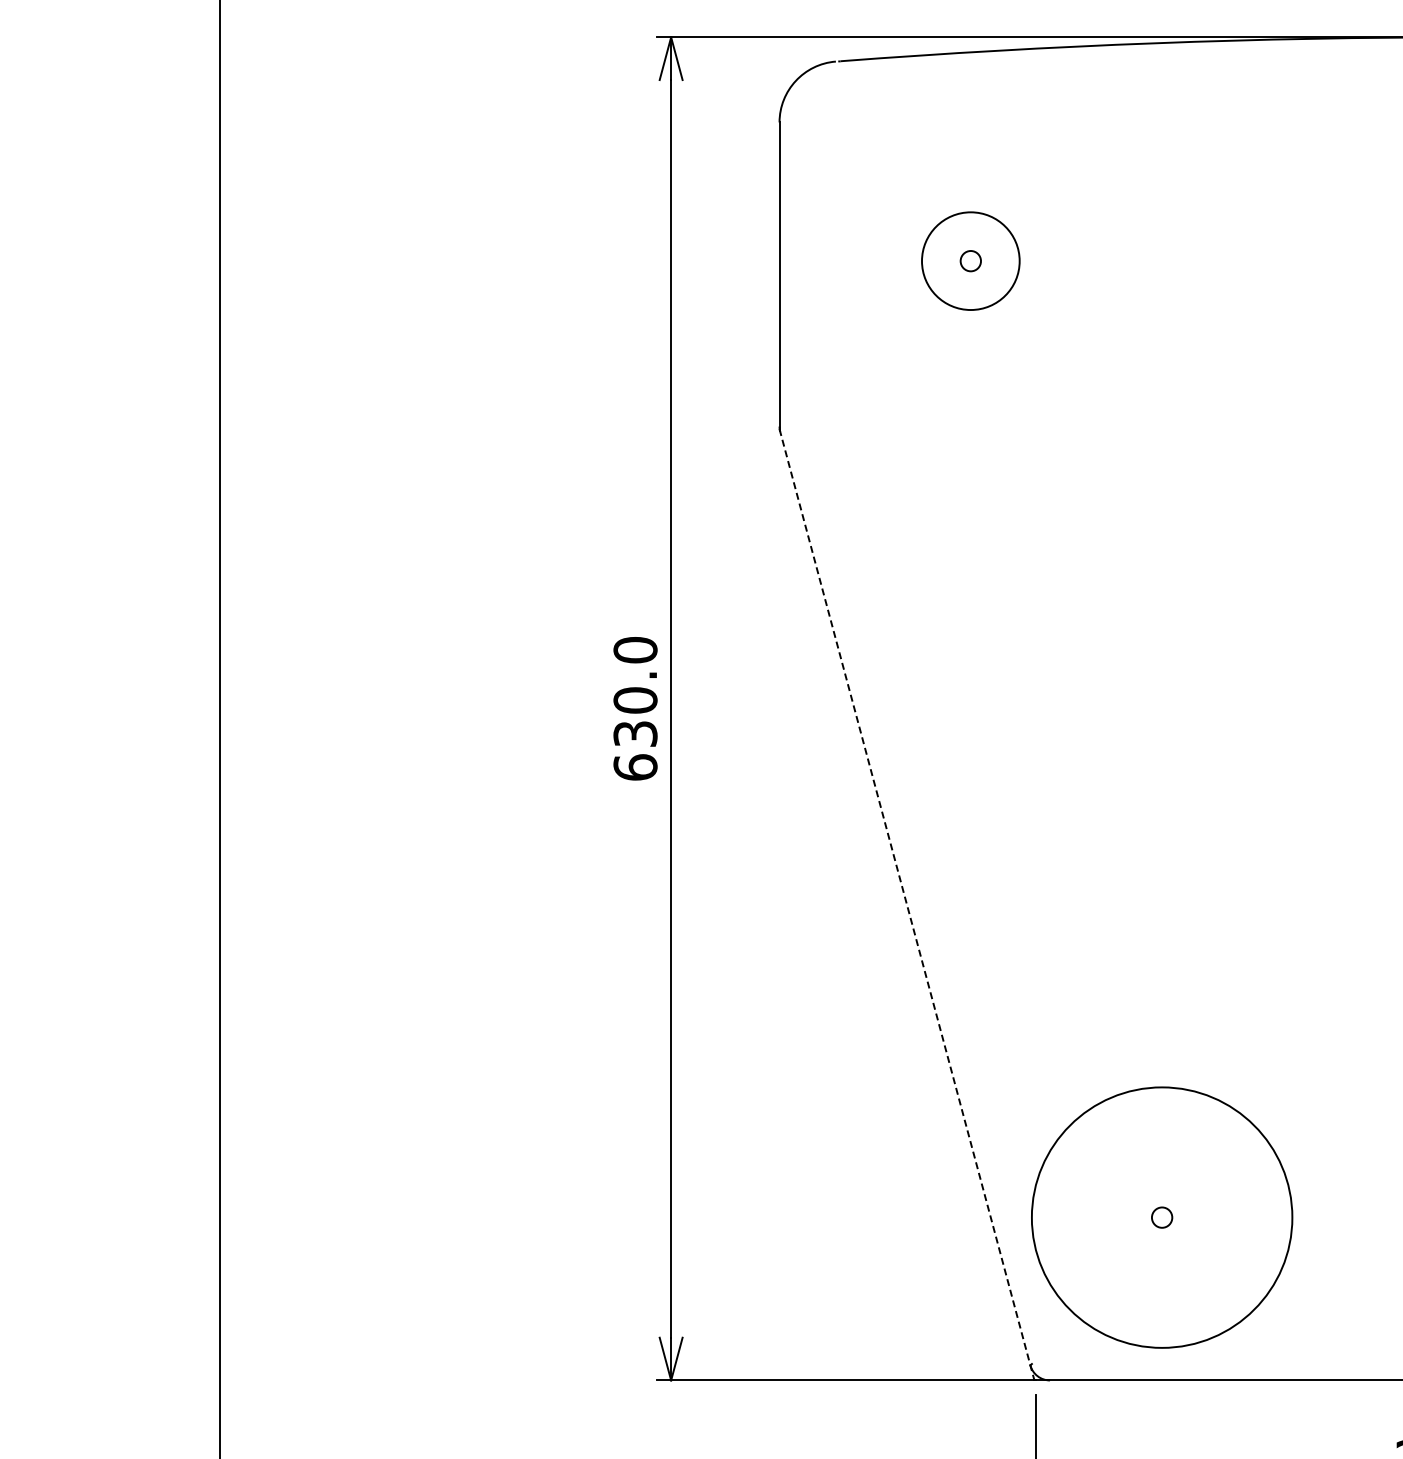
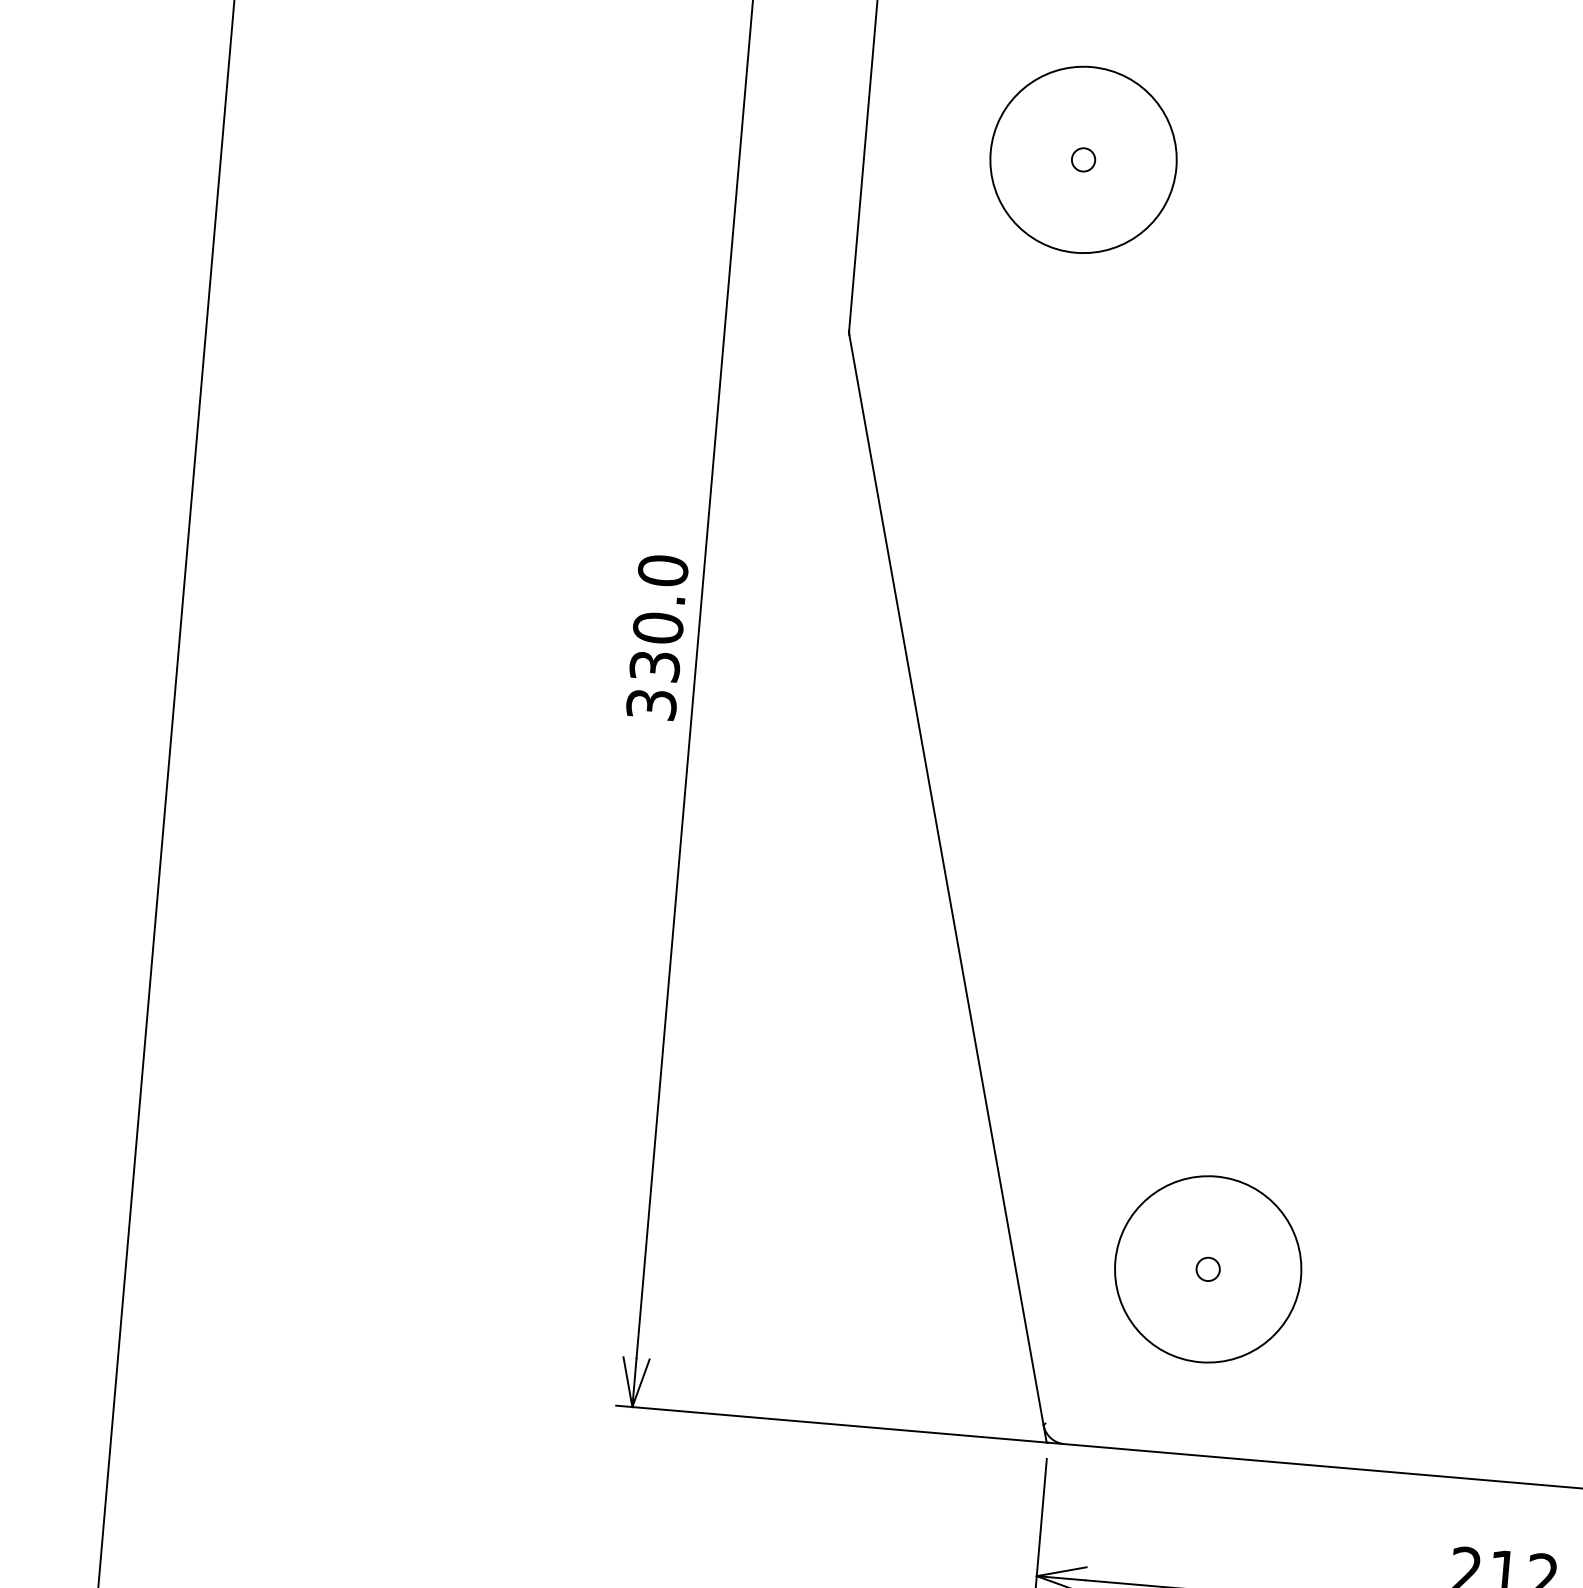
circle: (970, 260) -> (1083, 159), size x1.67
text: (635, 767) -> (651, 704), 630.0 -> 330.0
line: (907, 905) -> (948, 888), dashed -> solid
circle: (1161, 1217) -> (1207, 1269), size x0.62

